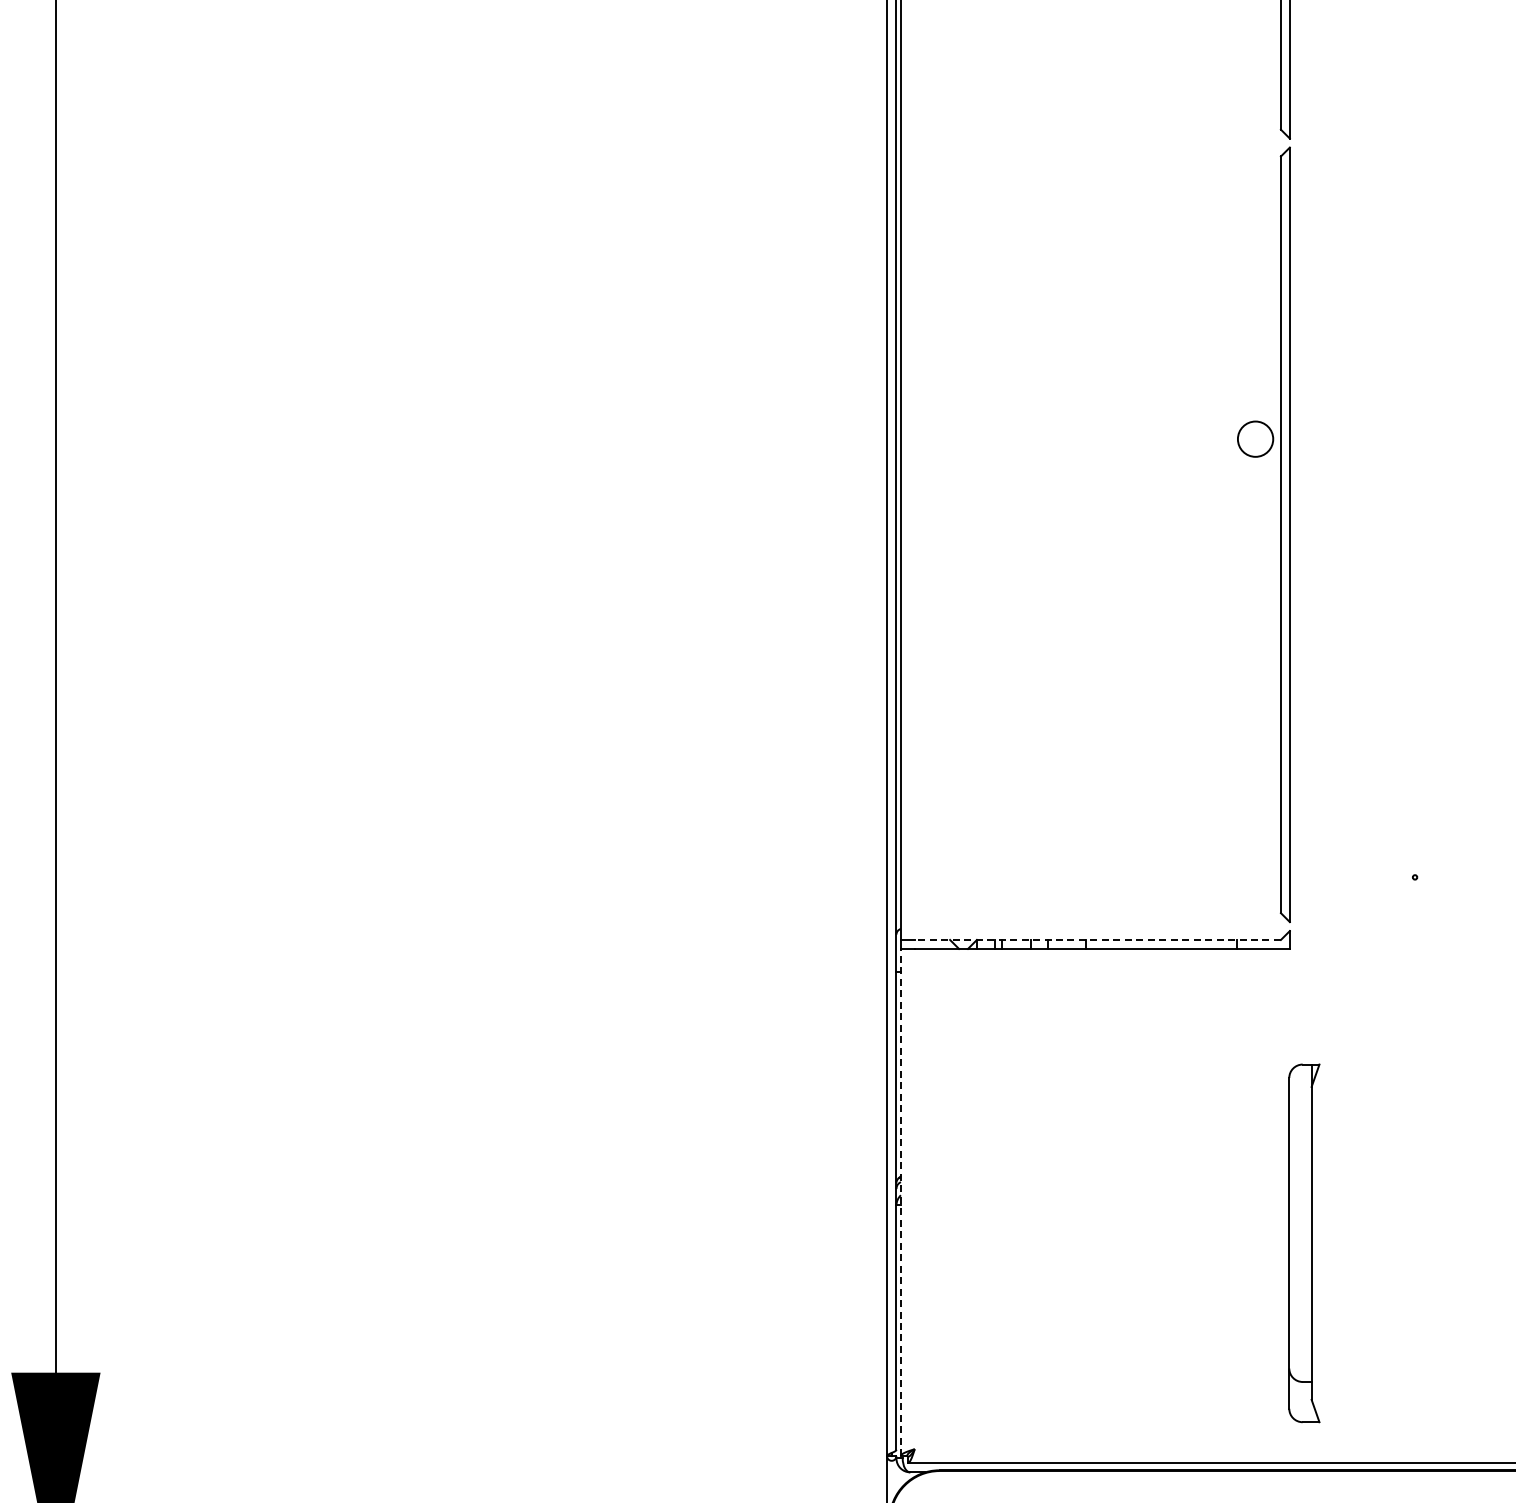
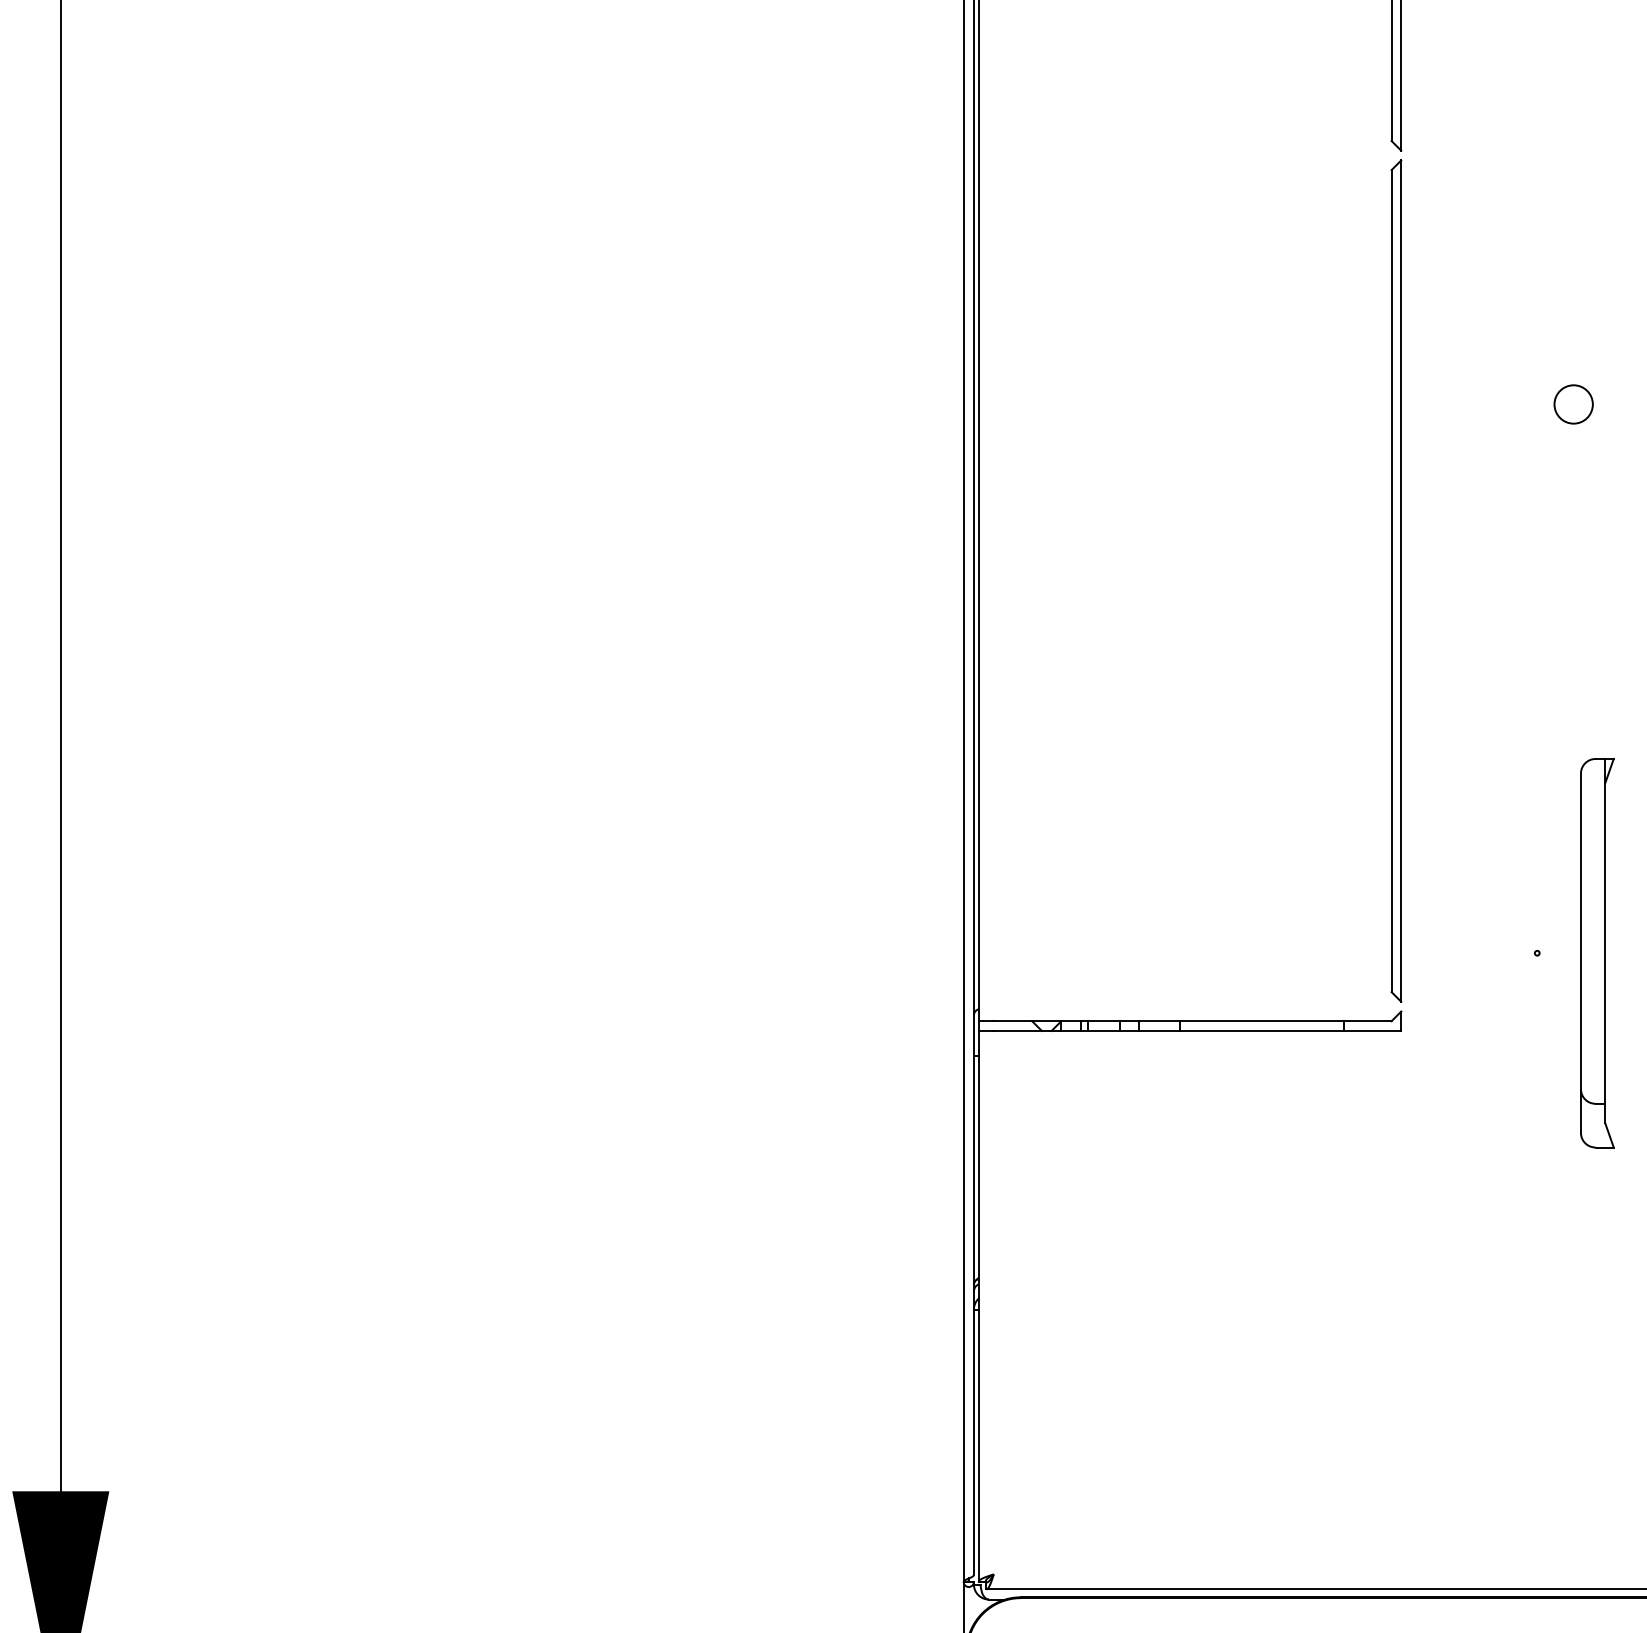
circle: (1255, 438) -> (1573, 403), moved
line: (1097, 939) -> (1192, 1020), dashed -> solid
line: (900, 1202) -> (978, 1306), dashed -> solid
part: (1304, 1243) -> (1597, 953), moved

